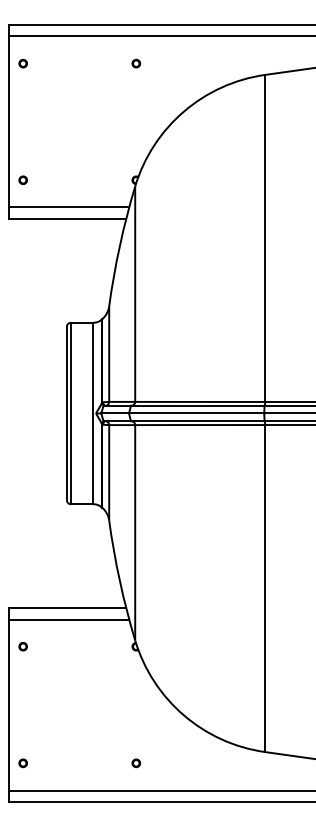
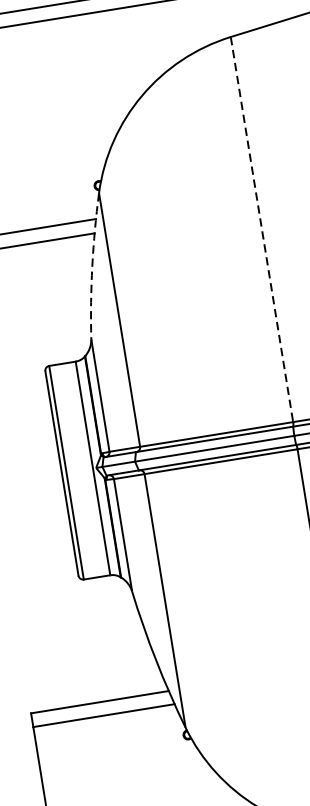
part: (136, 63) -> (77, 48), removed
line: (265, 238) -> (262, 229), solid -> dashed
arc: (119, 245) -> (91, 265), solid -> dashed
part: (22, 646) -> (54, 756), removed

